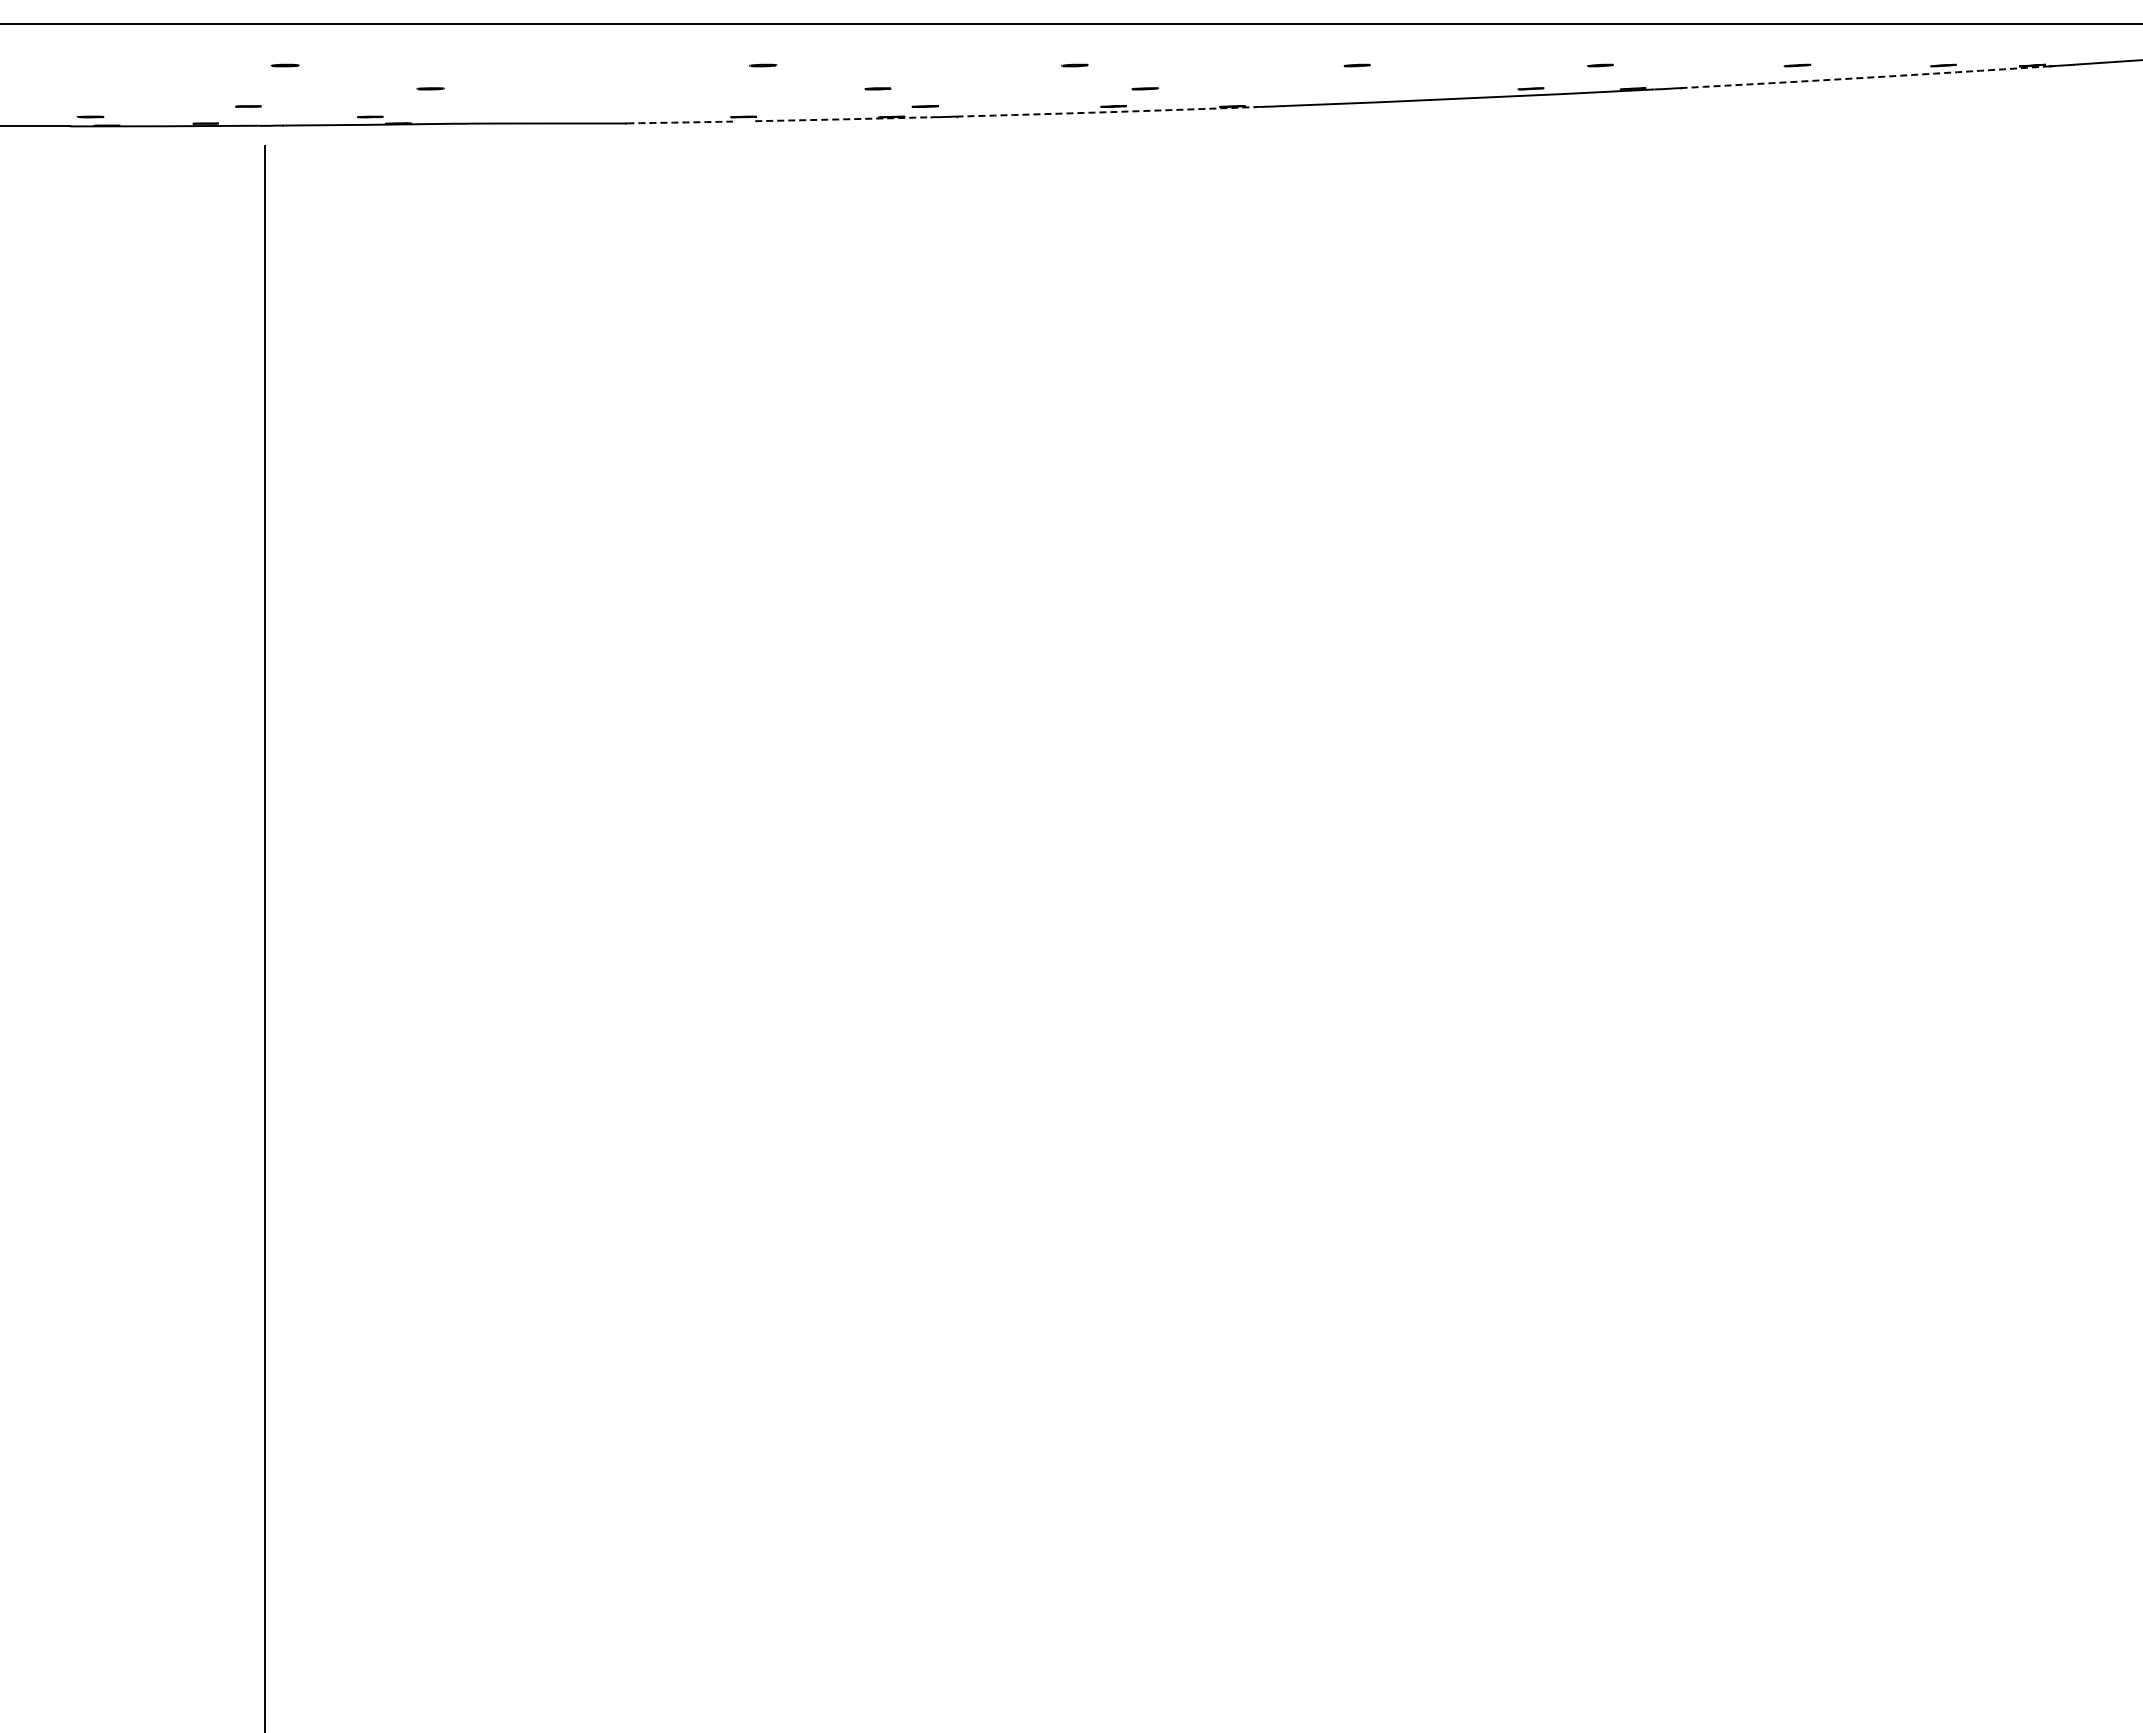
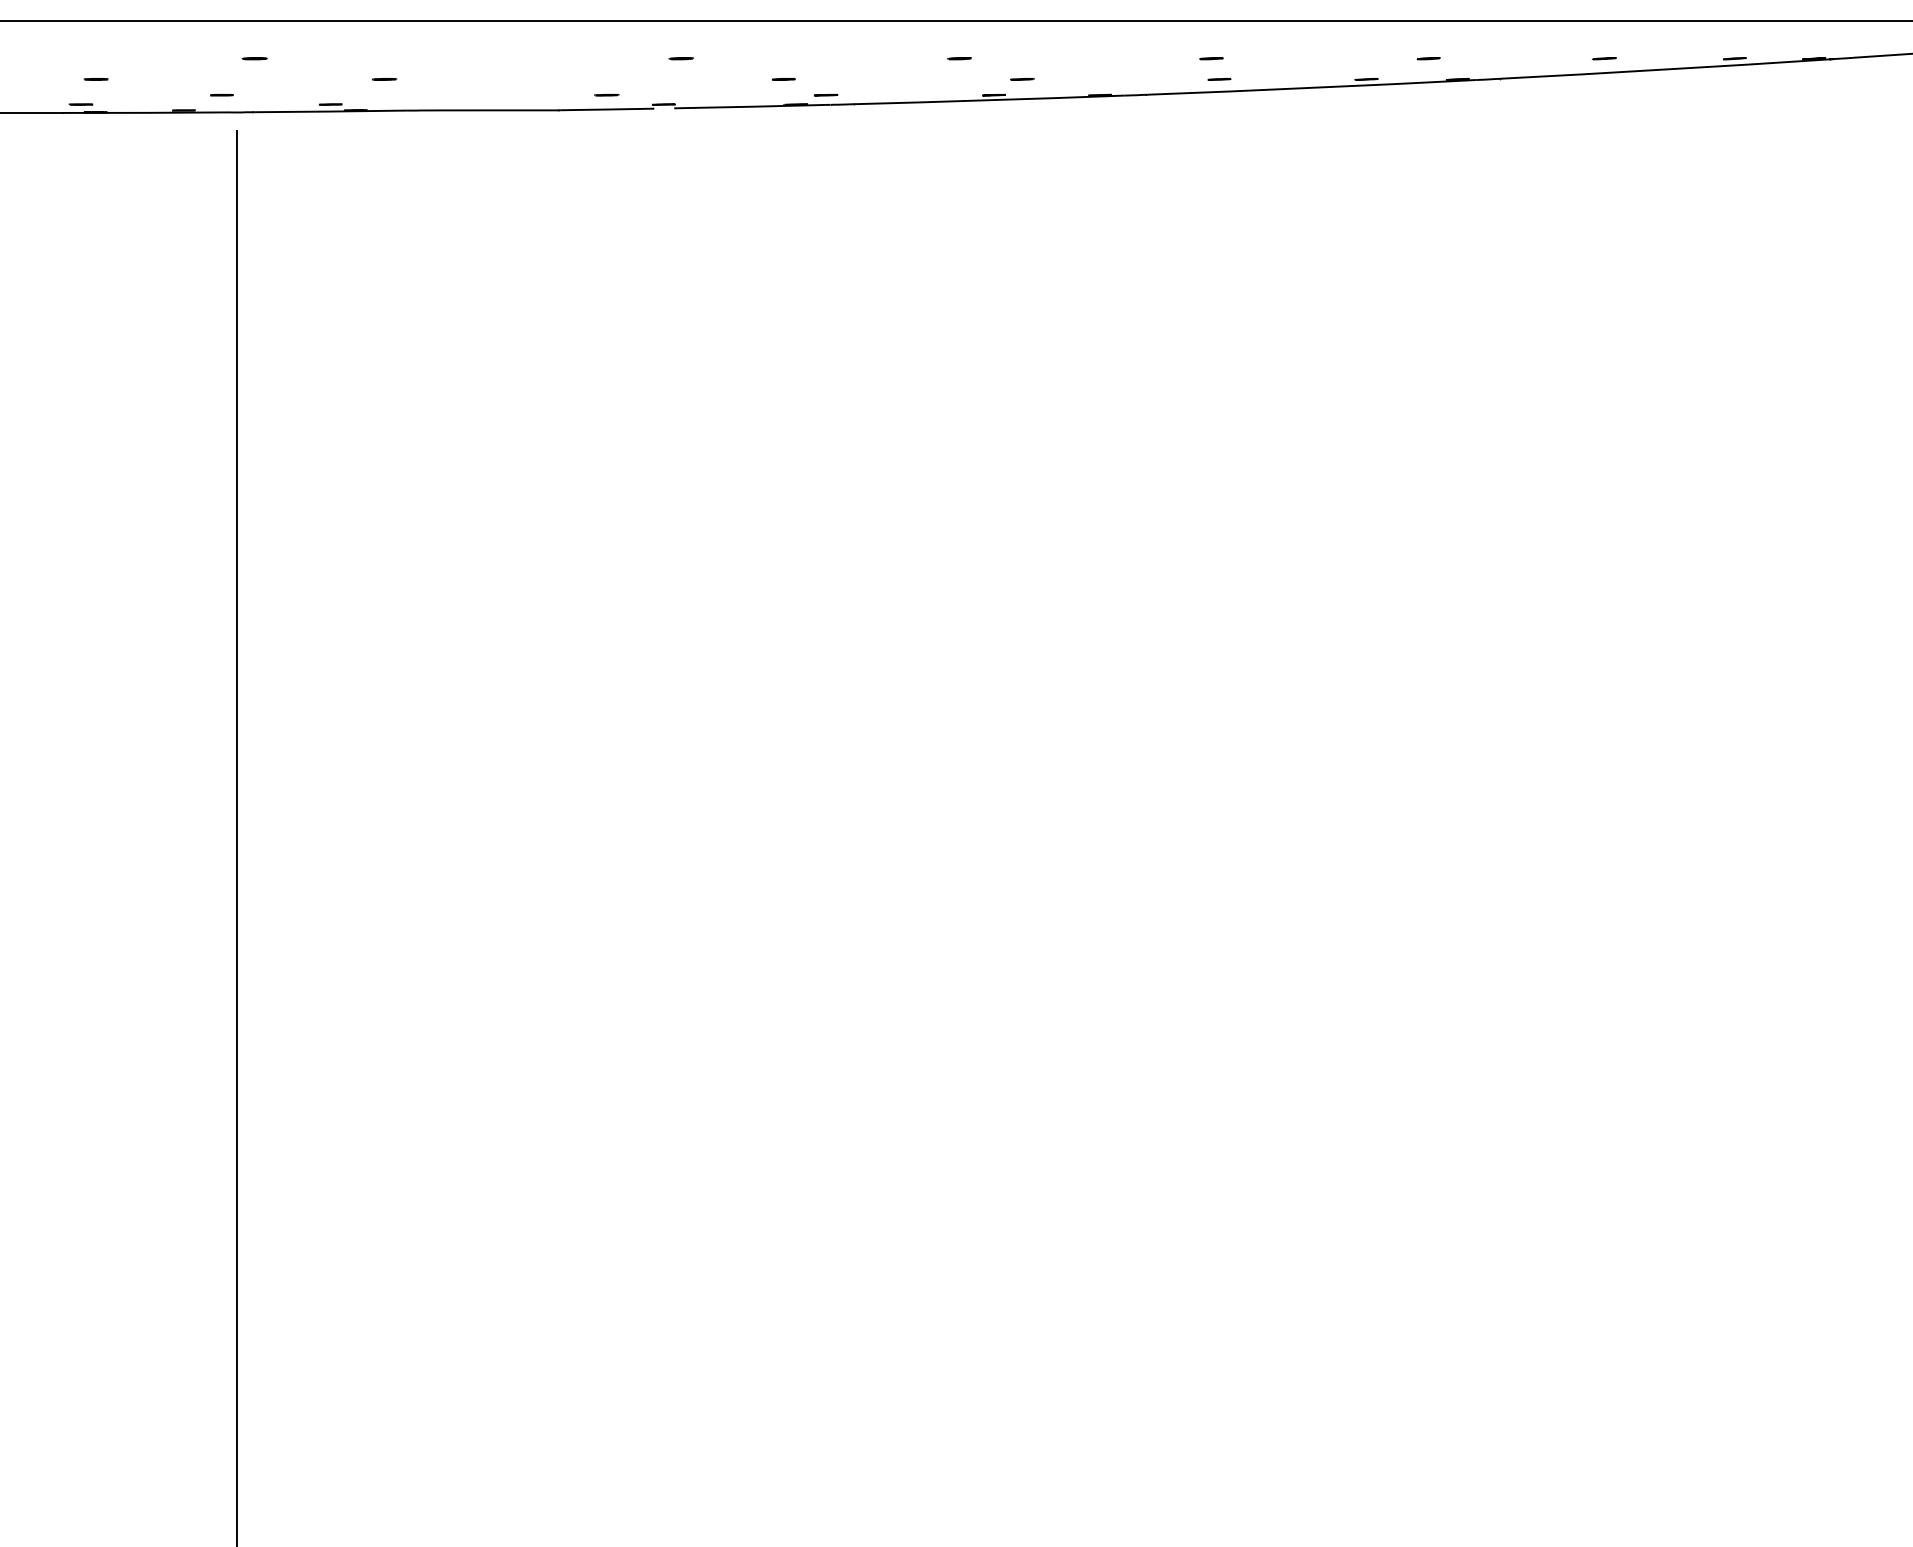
arc: (1865, 77) -> (1665, 69), dashed -> solid
line: (107, 88) -> (96, 79), added
line: (1366, 88) -> (1219, 79), added
line: (679, 106) -> (606, 95), added
arc: (1108, 112) -> (989, 100), dashed -> solid
arc: (842, 119) -> (752, 106), dashed -> solid
arc: (680, 122) -> (607, 109), dashed -> solid

